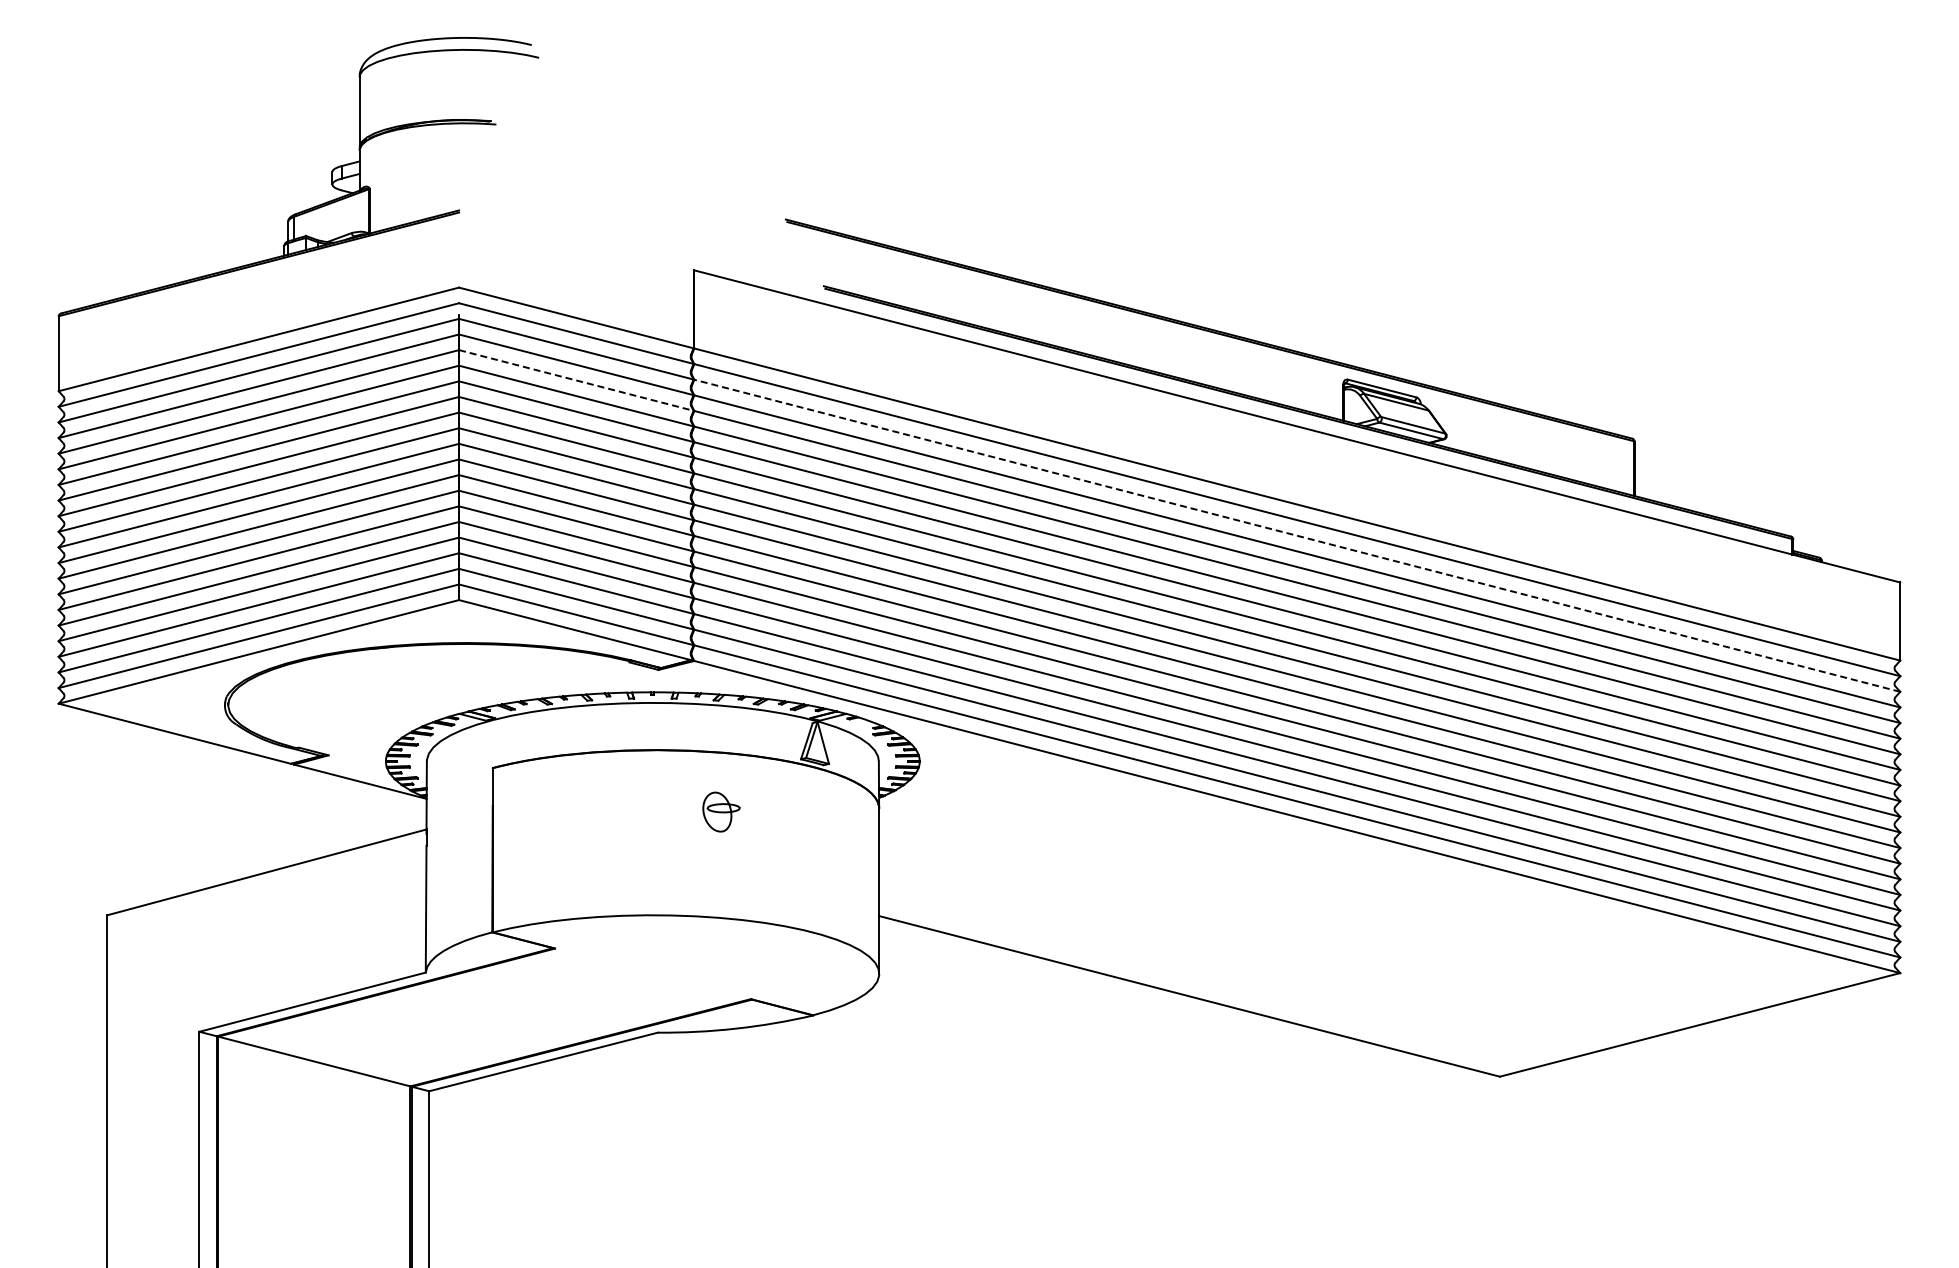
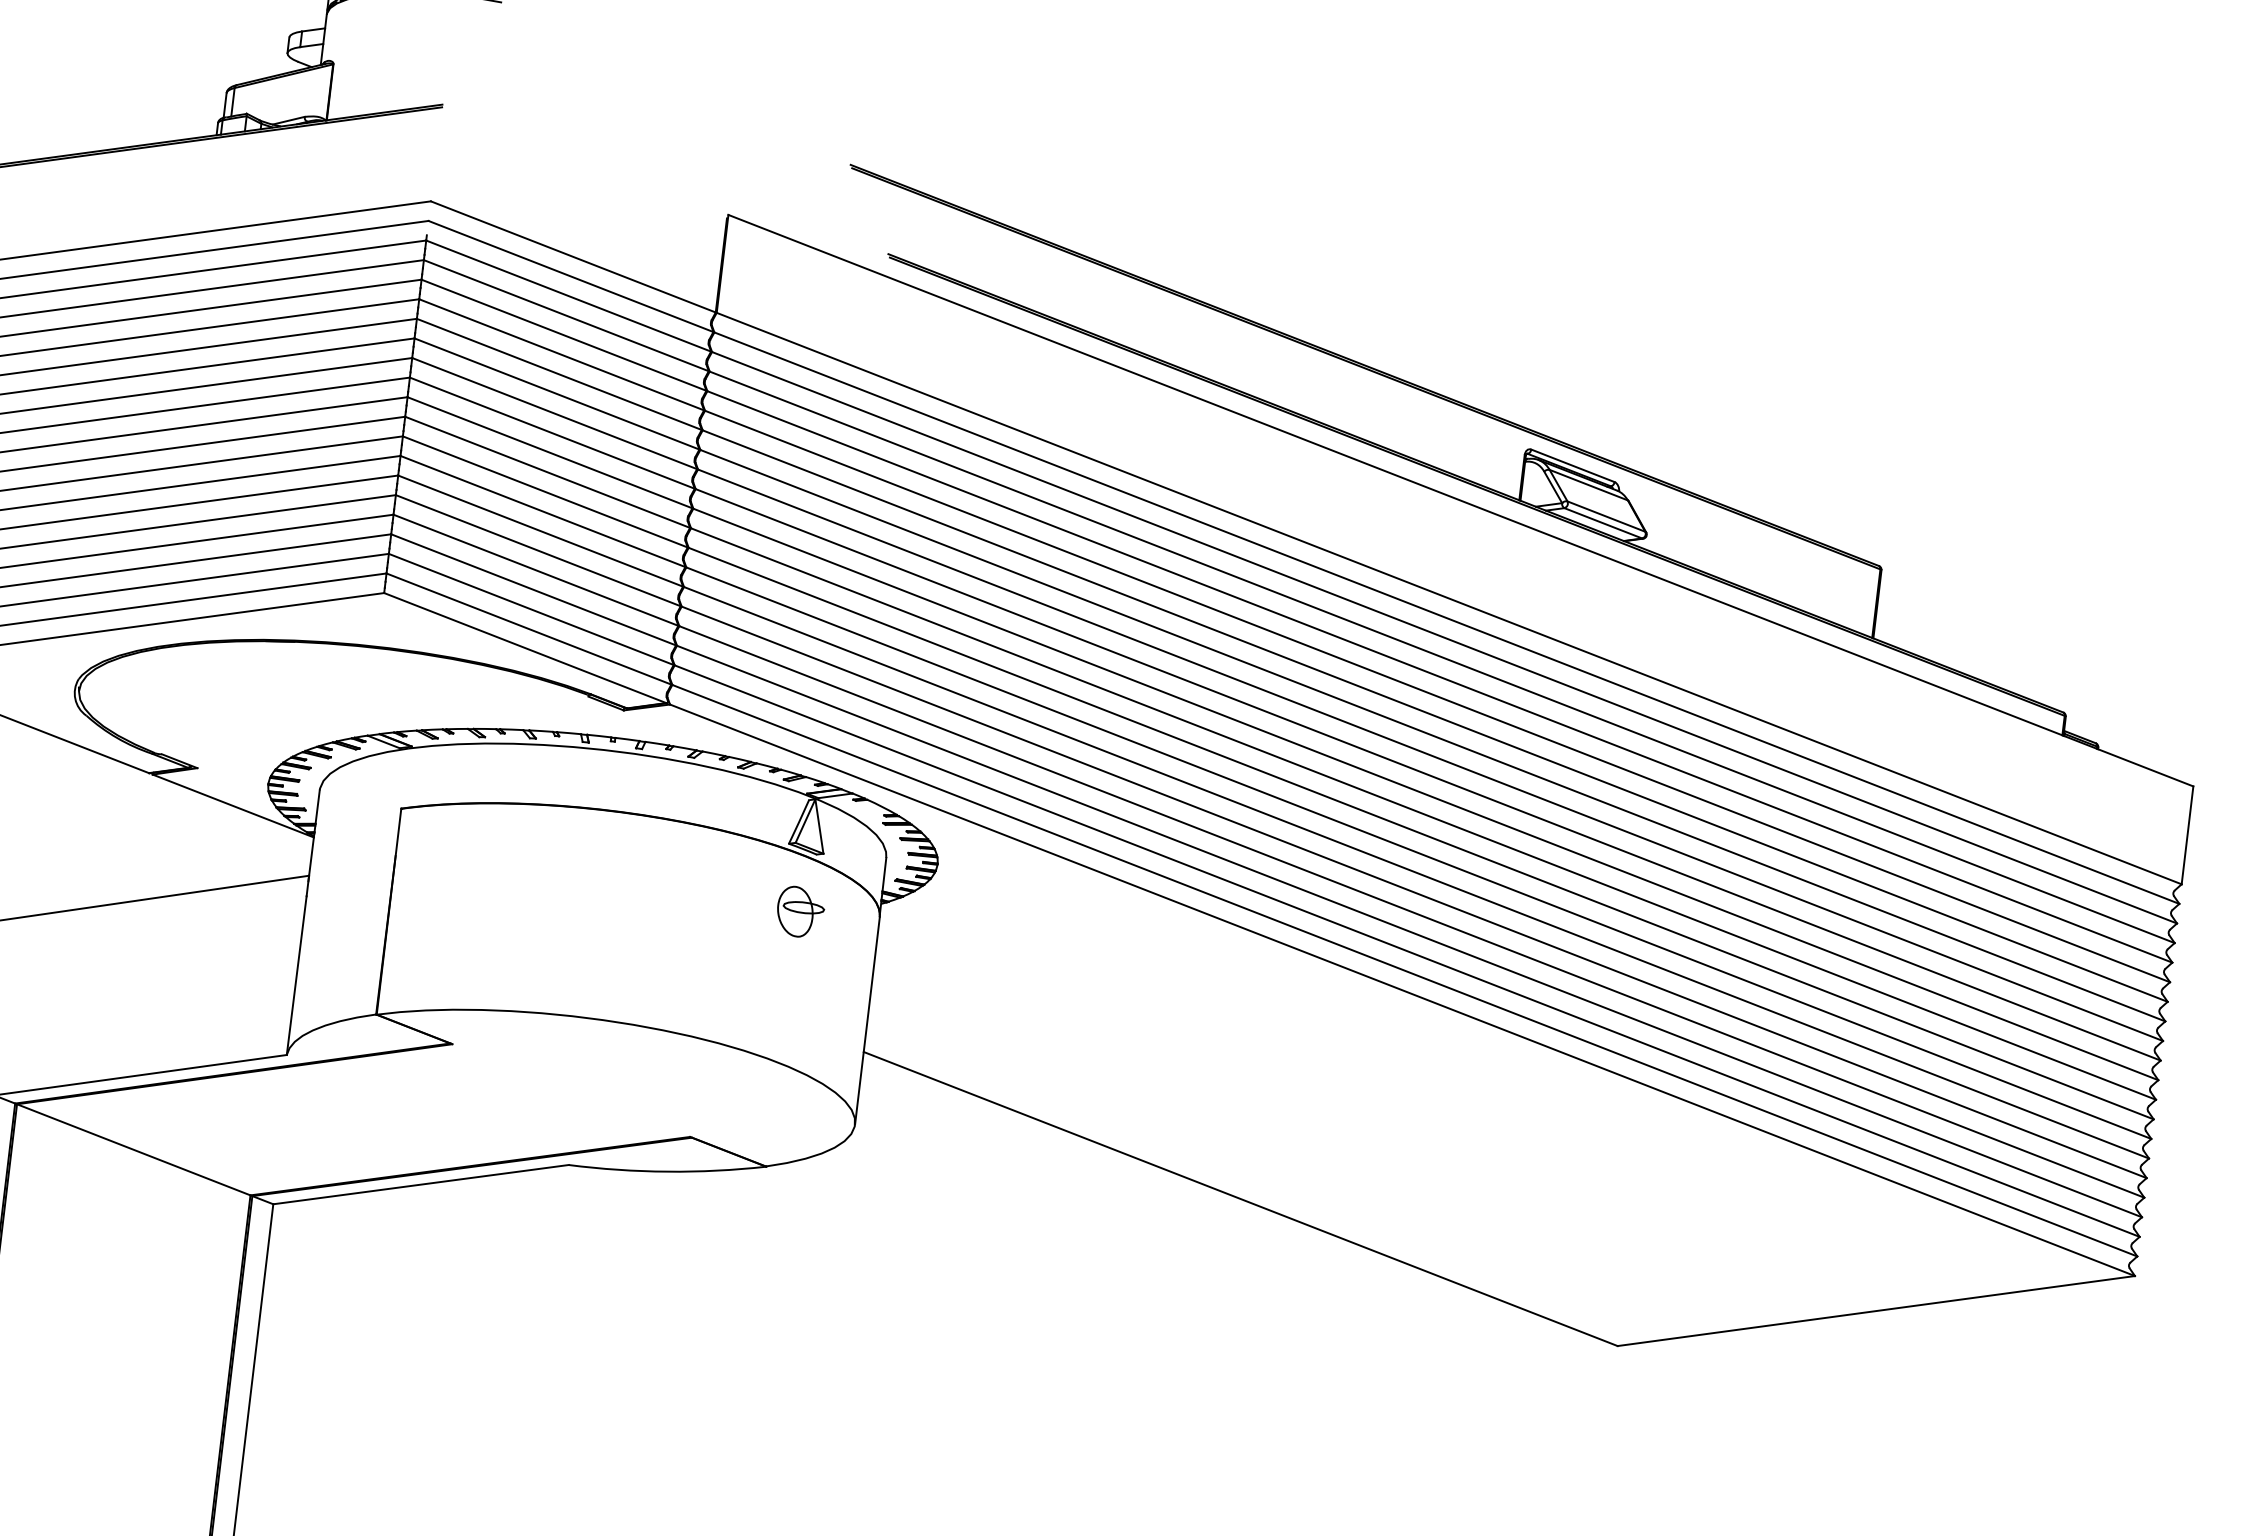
line: (576, 380) -> (564, 335), dashed -> solid
line: (1297, 535) -> (1444, 637), dashed -> solid
part: (721, 811) -> (800, 911), moved

